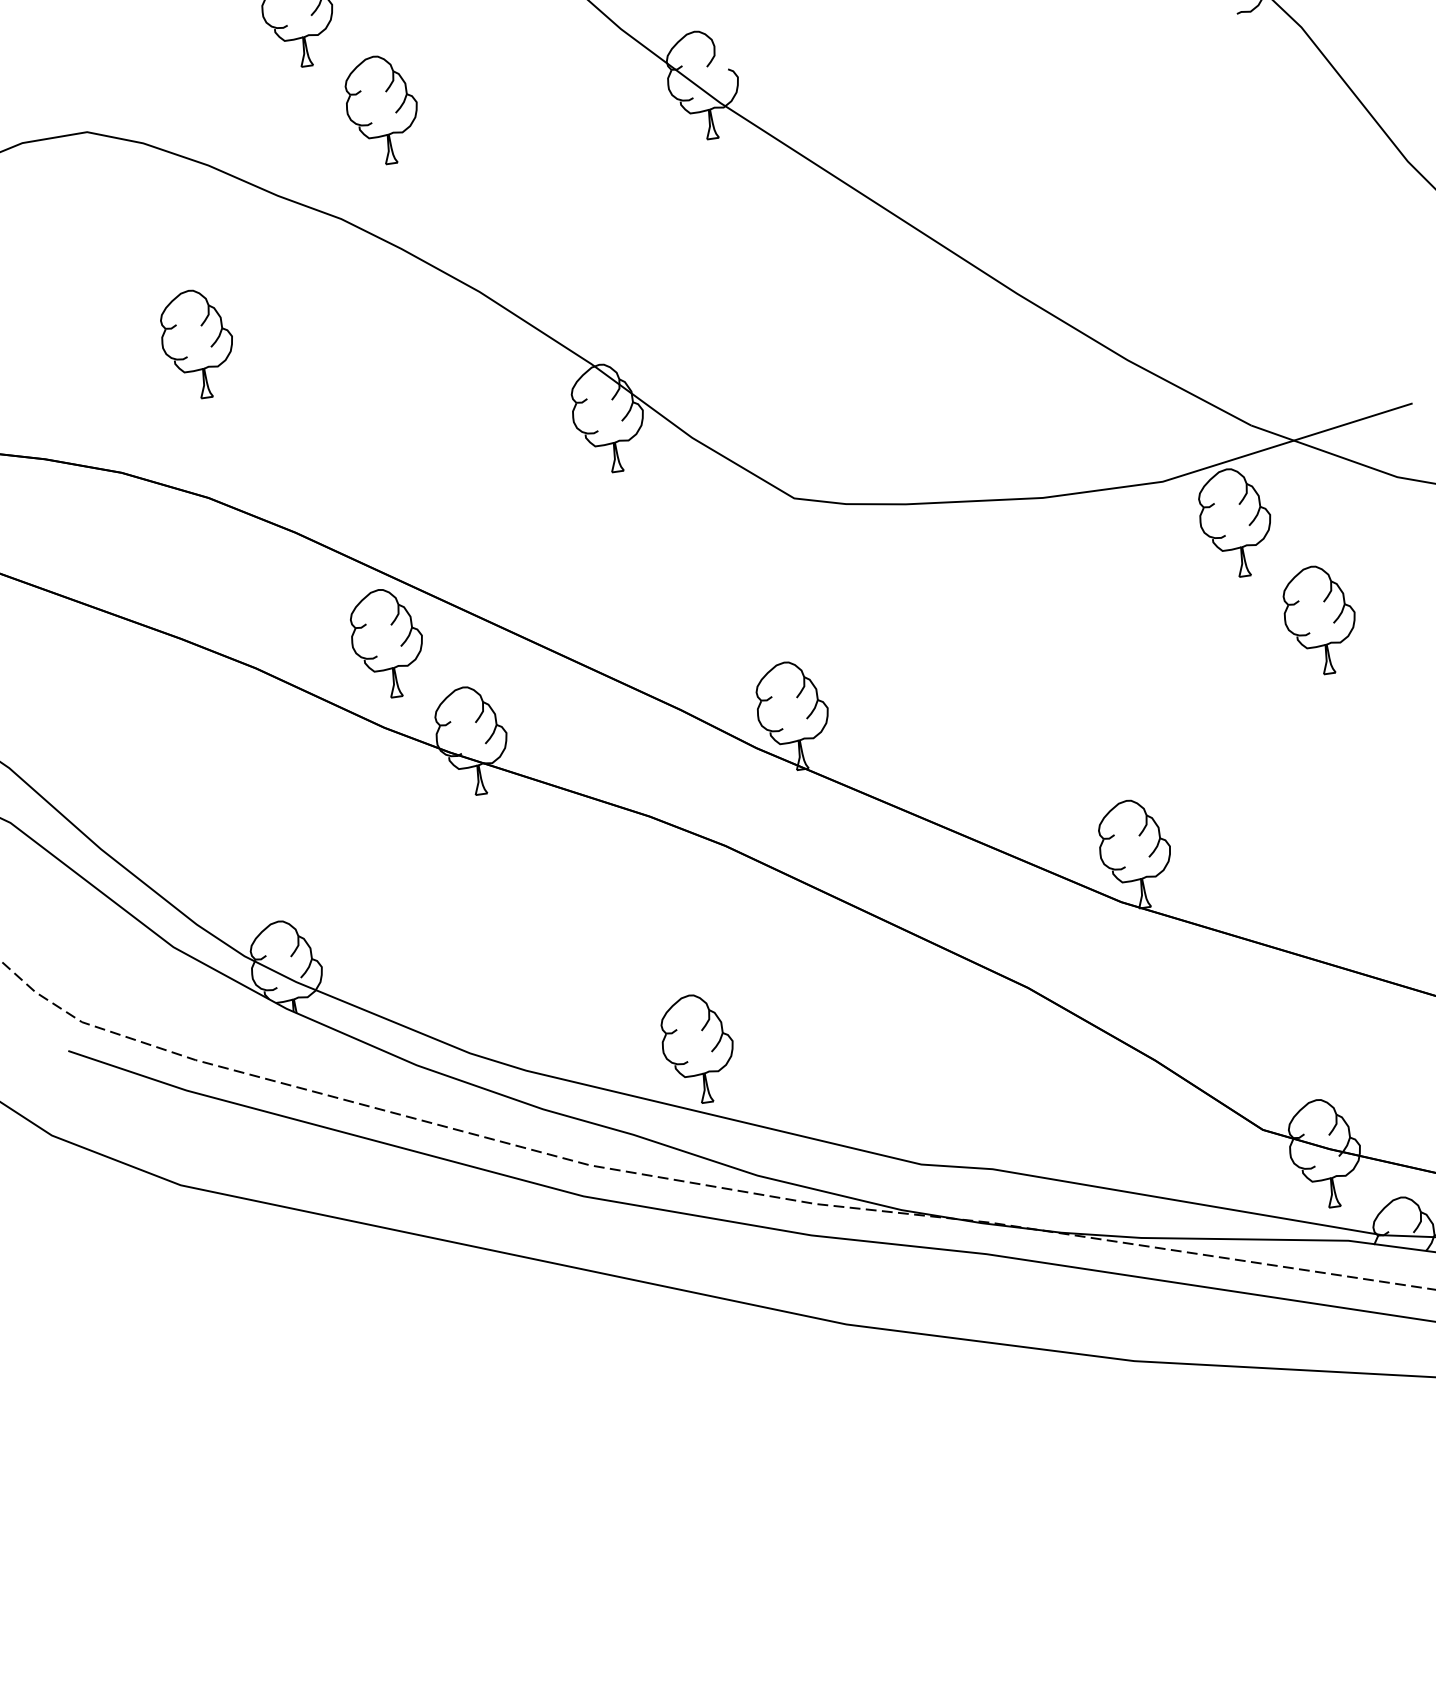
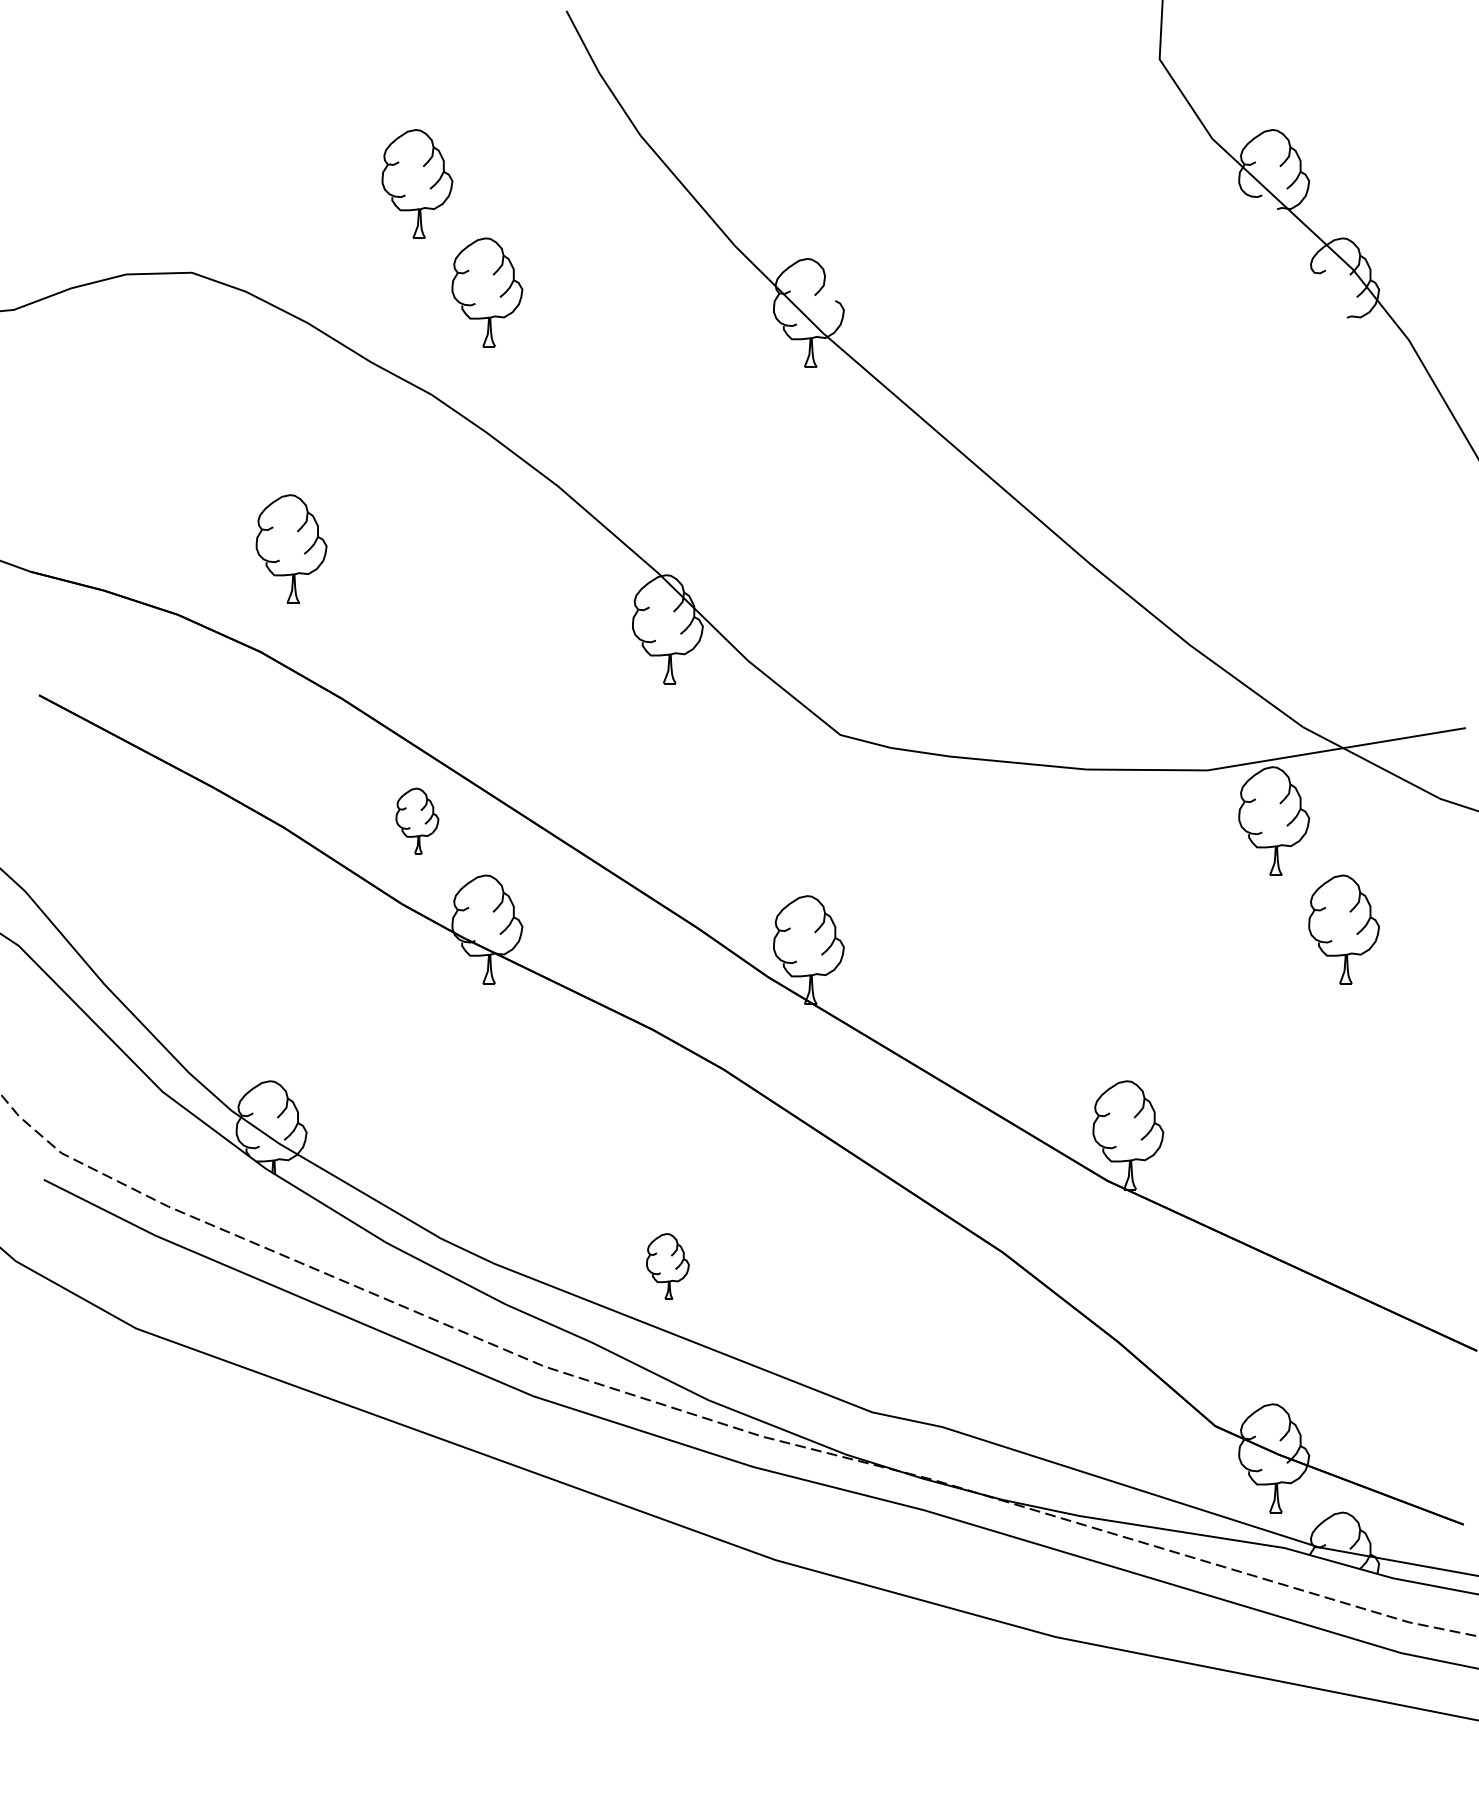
part: (197, 343) -> (291, 548), moved
part: (387, 642) -> (417, 820), size x0.6
part: (697, 1048) -> (667, 1266), size x0.6

